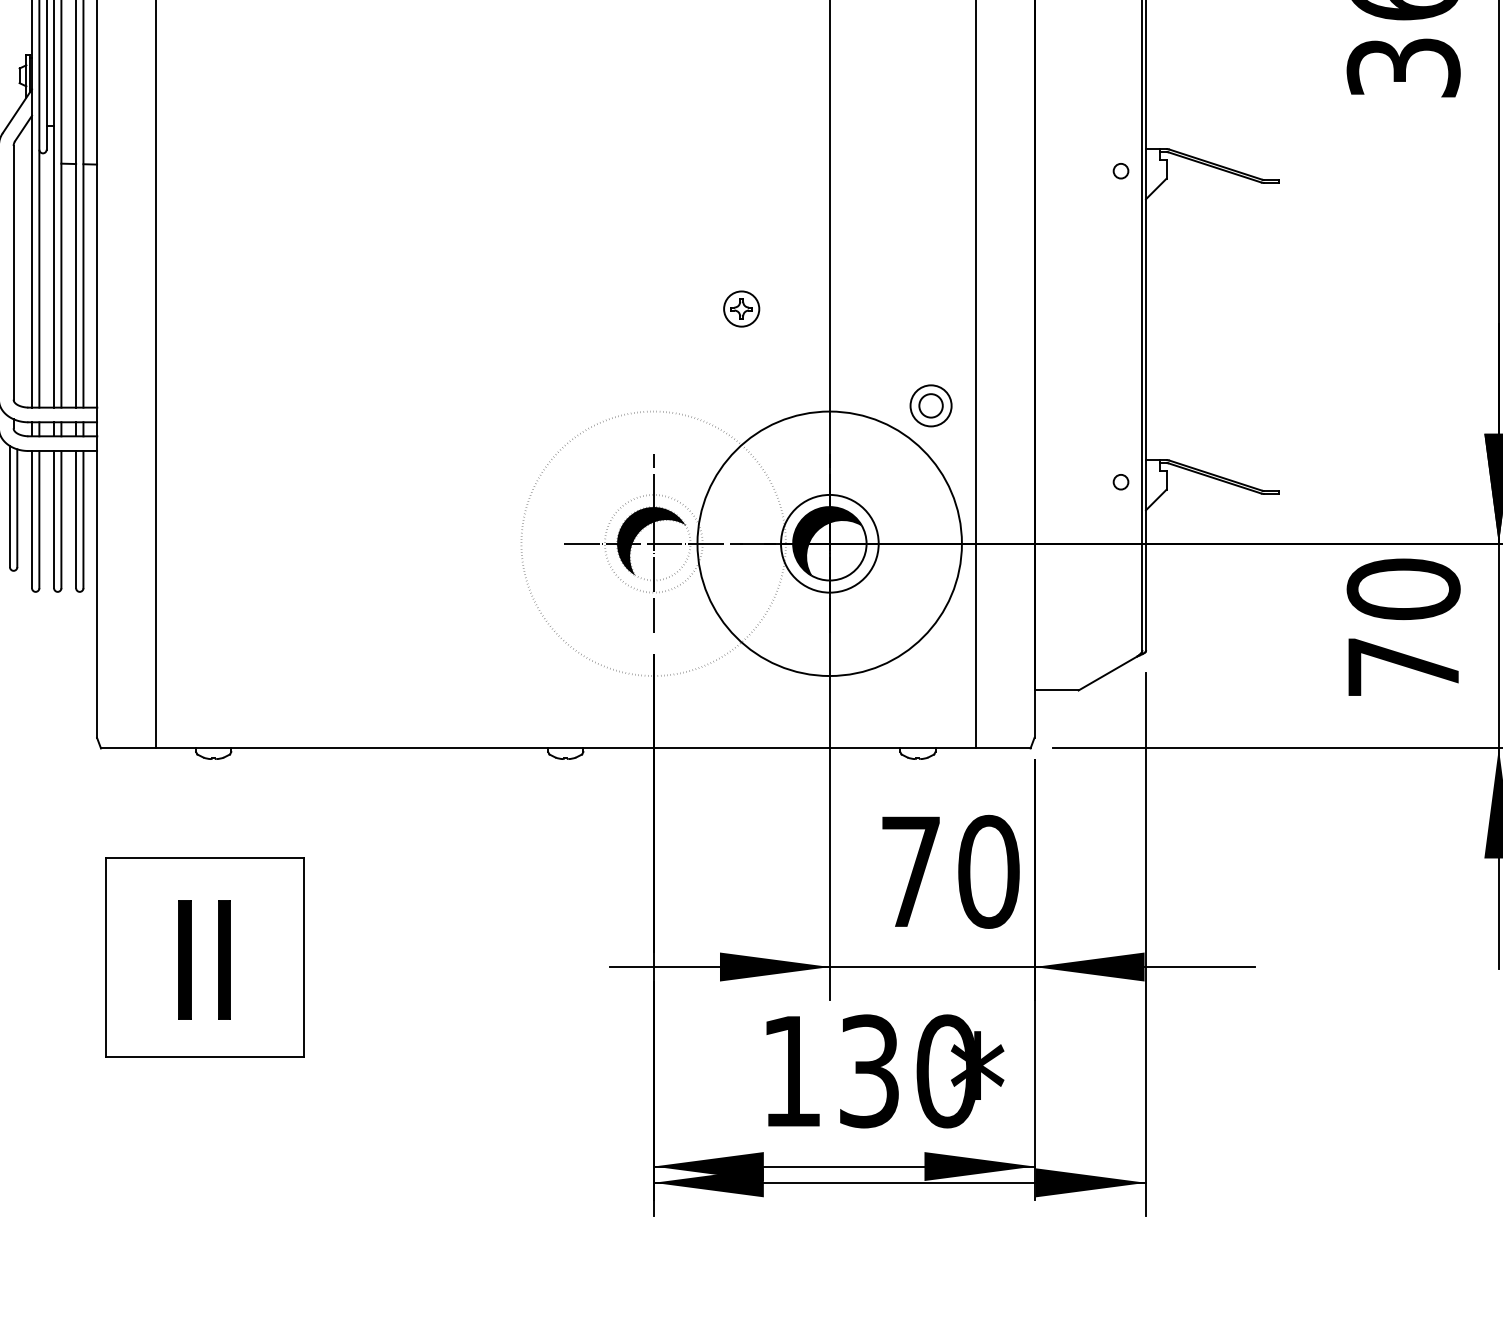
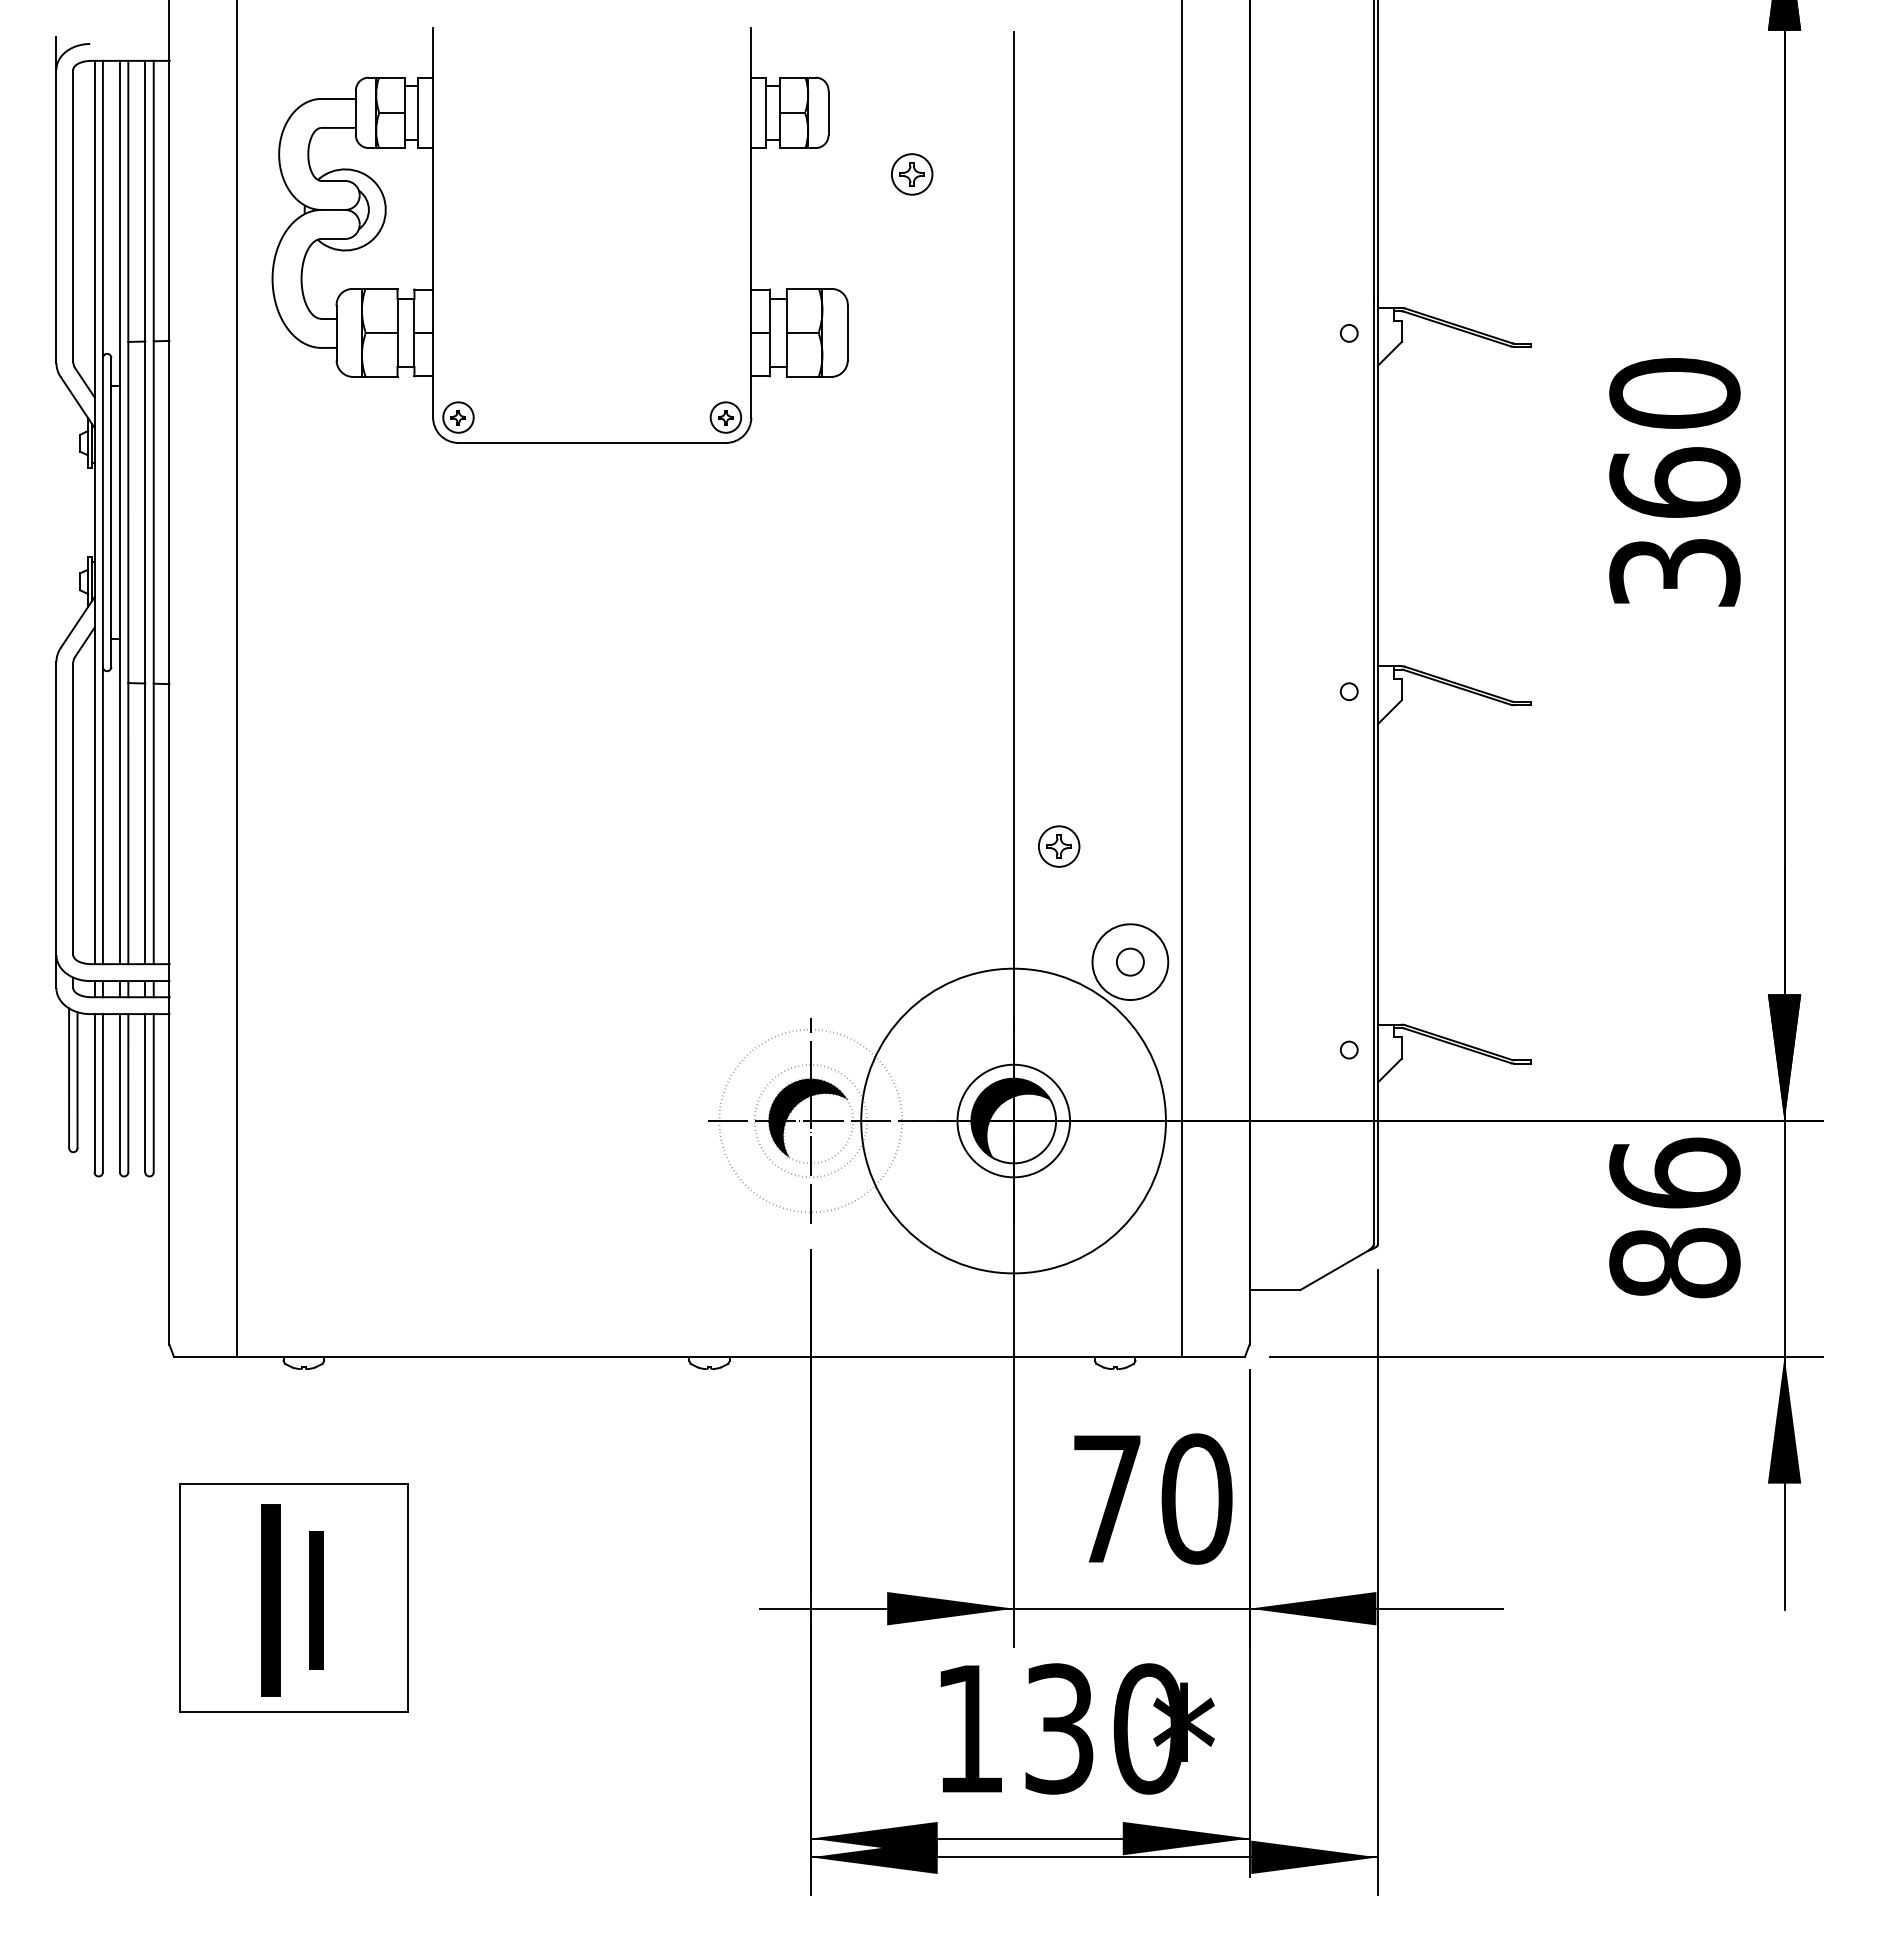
part: (741, 308) -> (1059, 846), moved
circle: (931, 405) -> (1130, 961), size x1.6
circle: (653, 543) -> (810, 1120), size x0.6
text: (1403, 627) -> (1674, 1217), 70 -> 86
part: (184, 959) -> (270, 1600), size x1.4

